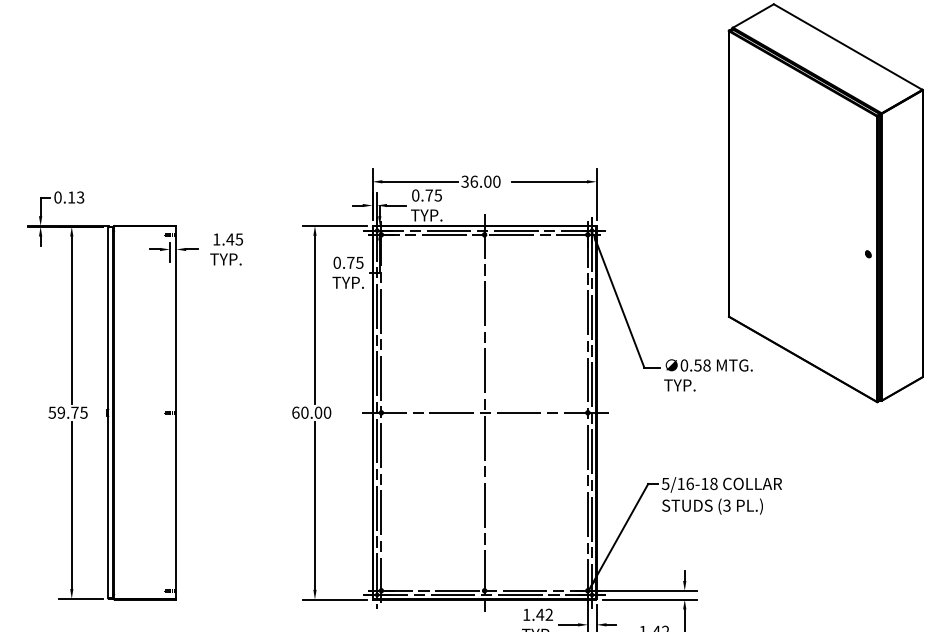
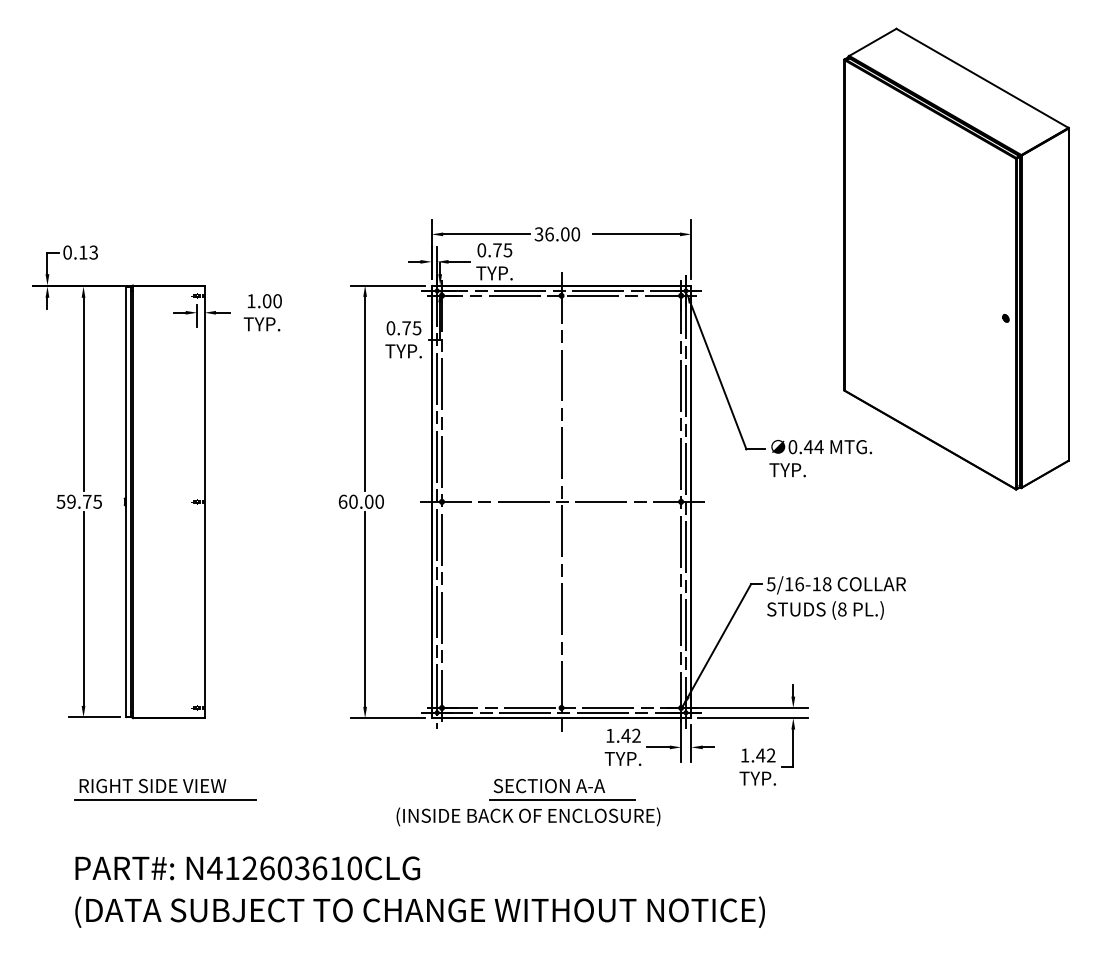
text: (234, 239) -> (271, 301), 1.45 -> 1.00
text: (702, 365) -> (813, 447), 0.58 -> 0.44
text: (726, 505) -> (841, 609), (3 -> (8

